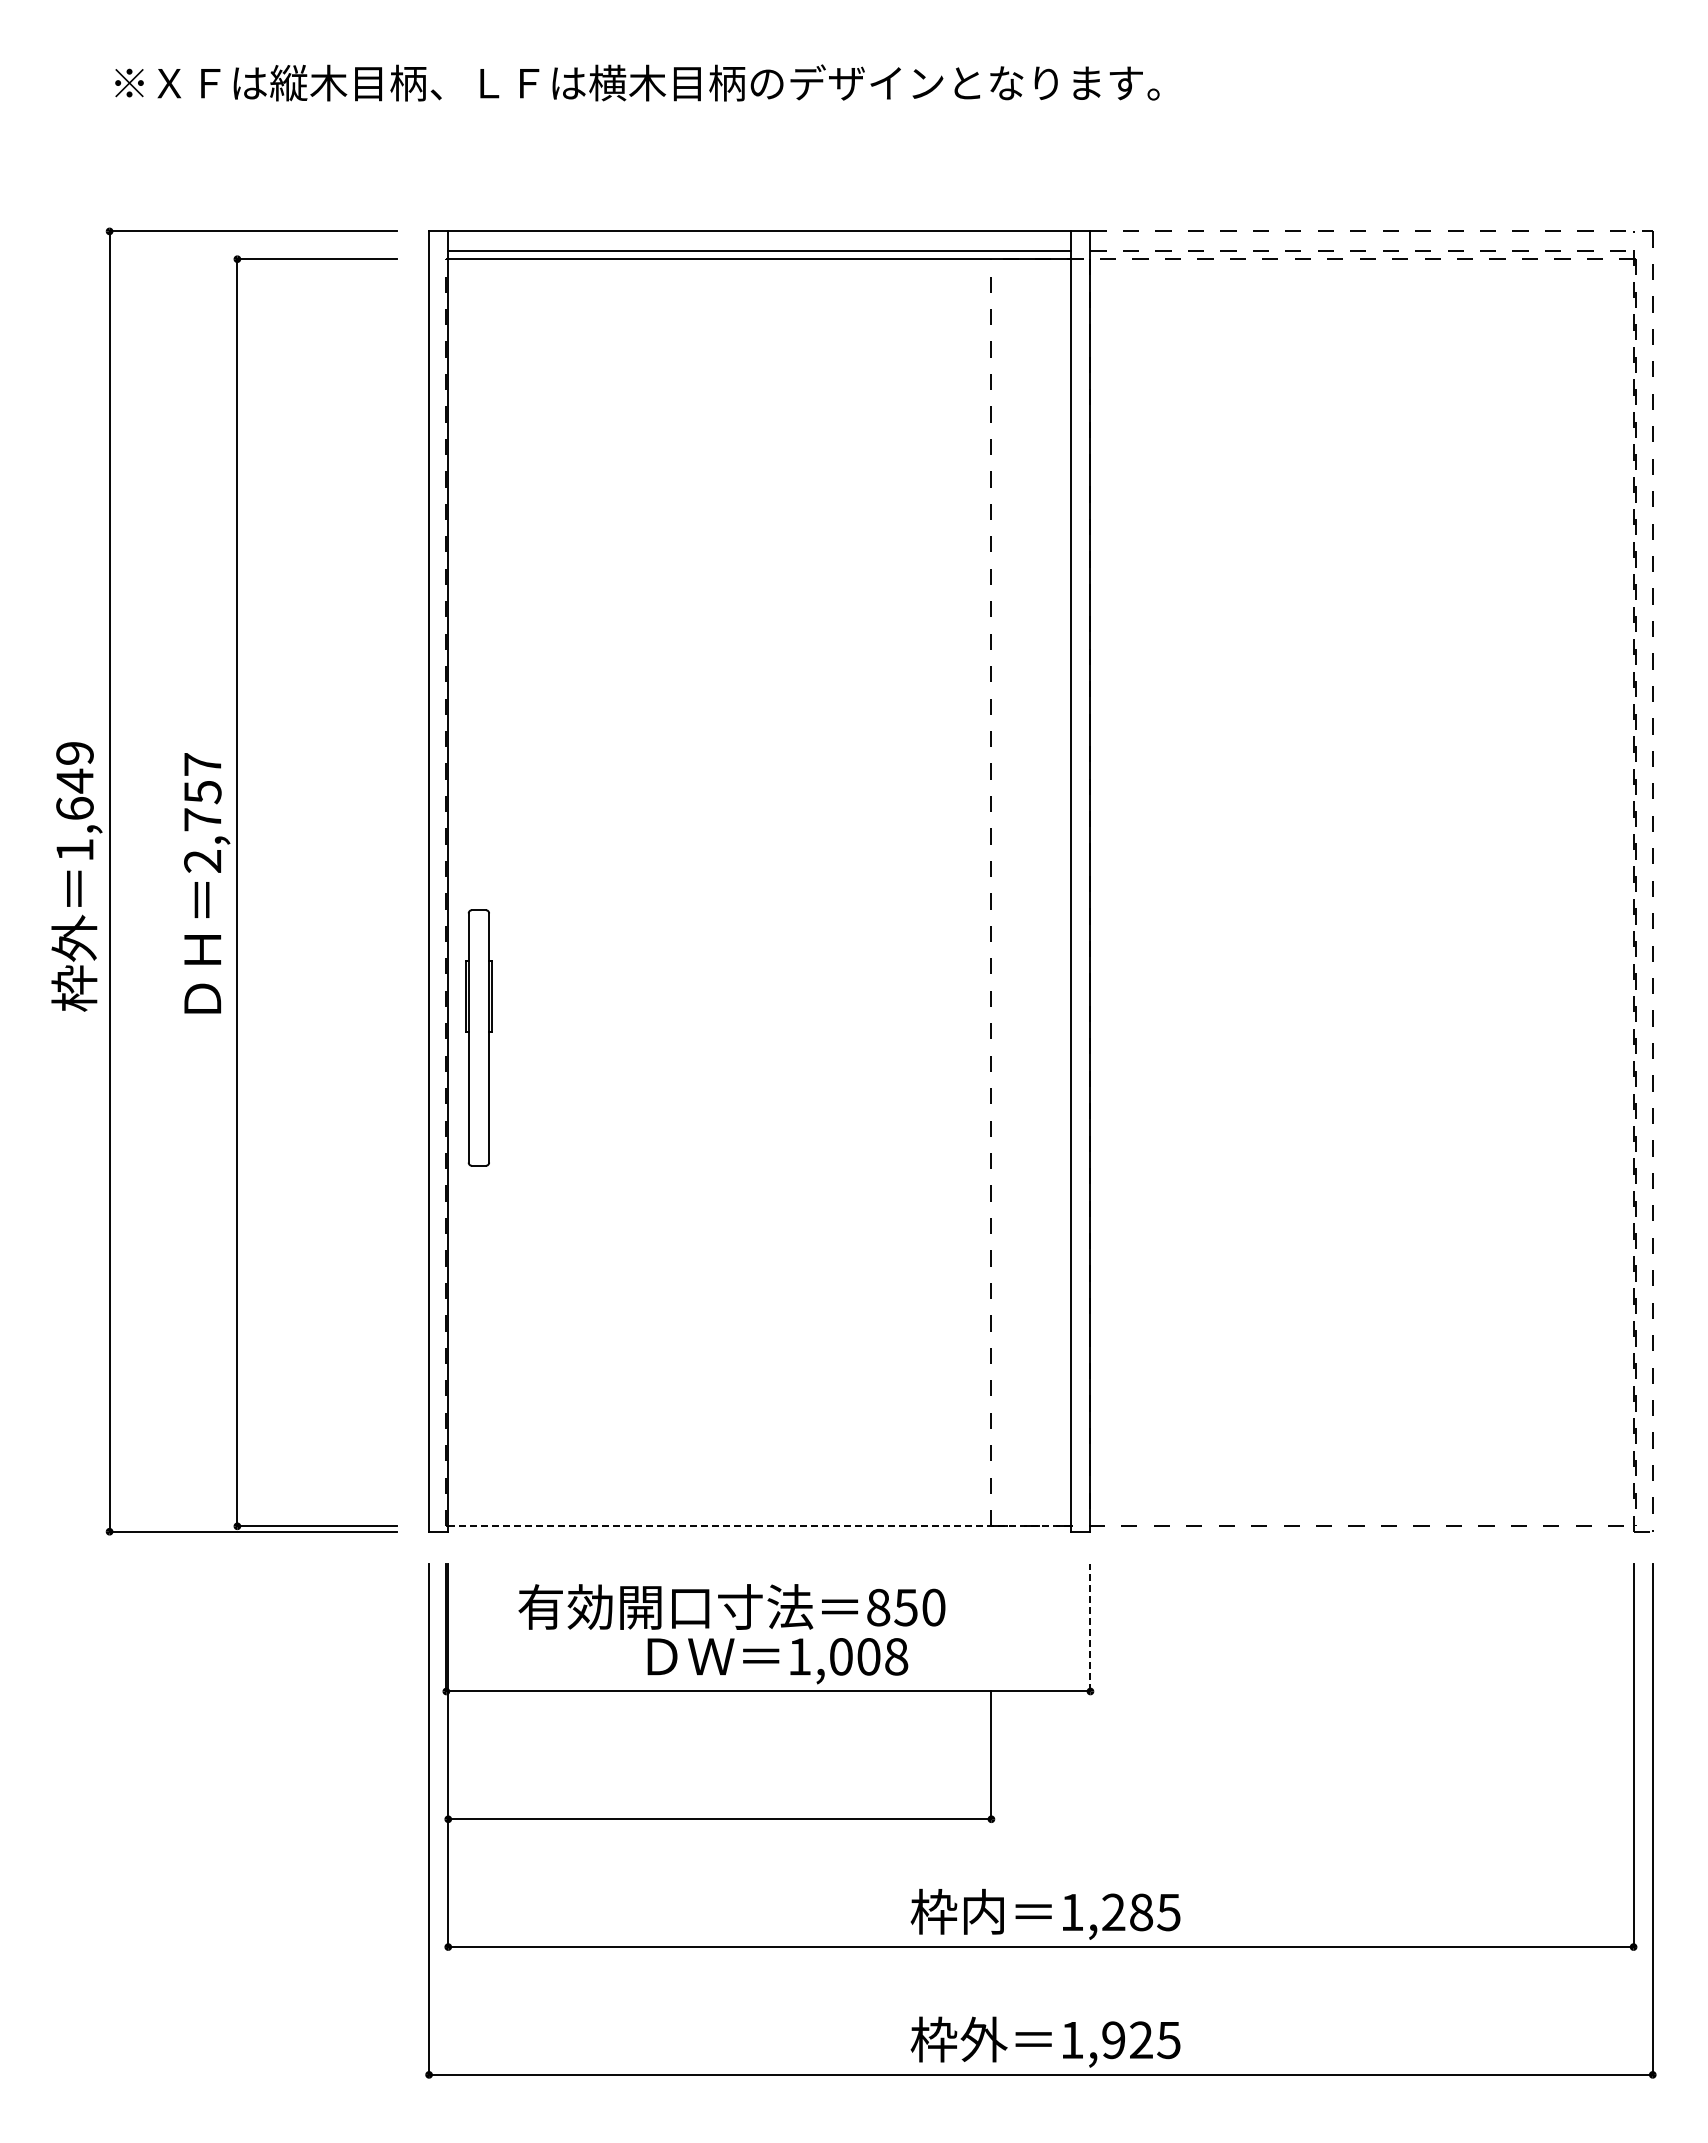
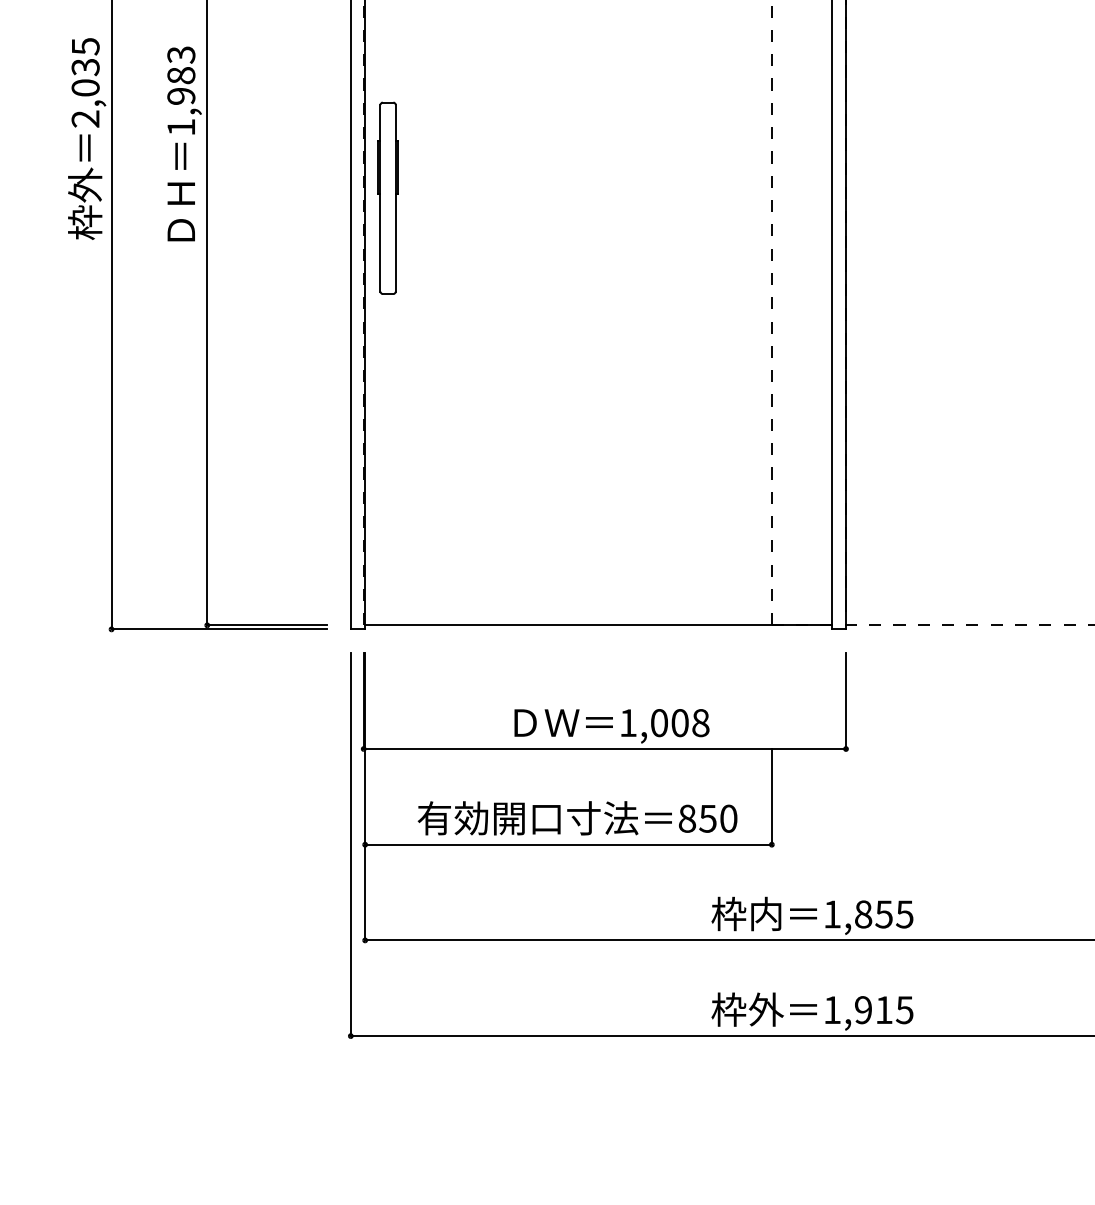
text: (74, 801) -> (85, 82), 1,649 -> 2,035
text: (202, 812) -> (181, 90), 2,757 -> 1,983
part: (478, 1037) -> (387, 197), moved
line: (759, 1526) -> (598, 625), dashed -> solid
text: (731, 1606) -> (577, 817), moved
line: (1090, 1627) -> (846, 701), dashed -> solid
text: (1127, 1912) -> (873, 914), 1,285 -> 1,855
text: (1141, 2039) -> (884, 1009), 1,925 -> 1,915

